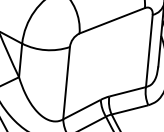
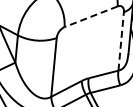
line: (111, 20) -> (90, 16), solid -> dashed
line: (149, 49) -> (121, 40), solid -> dashed

